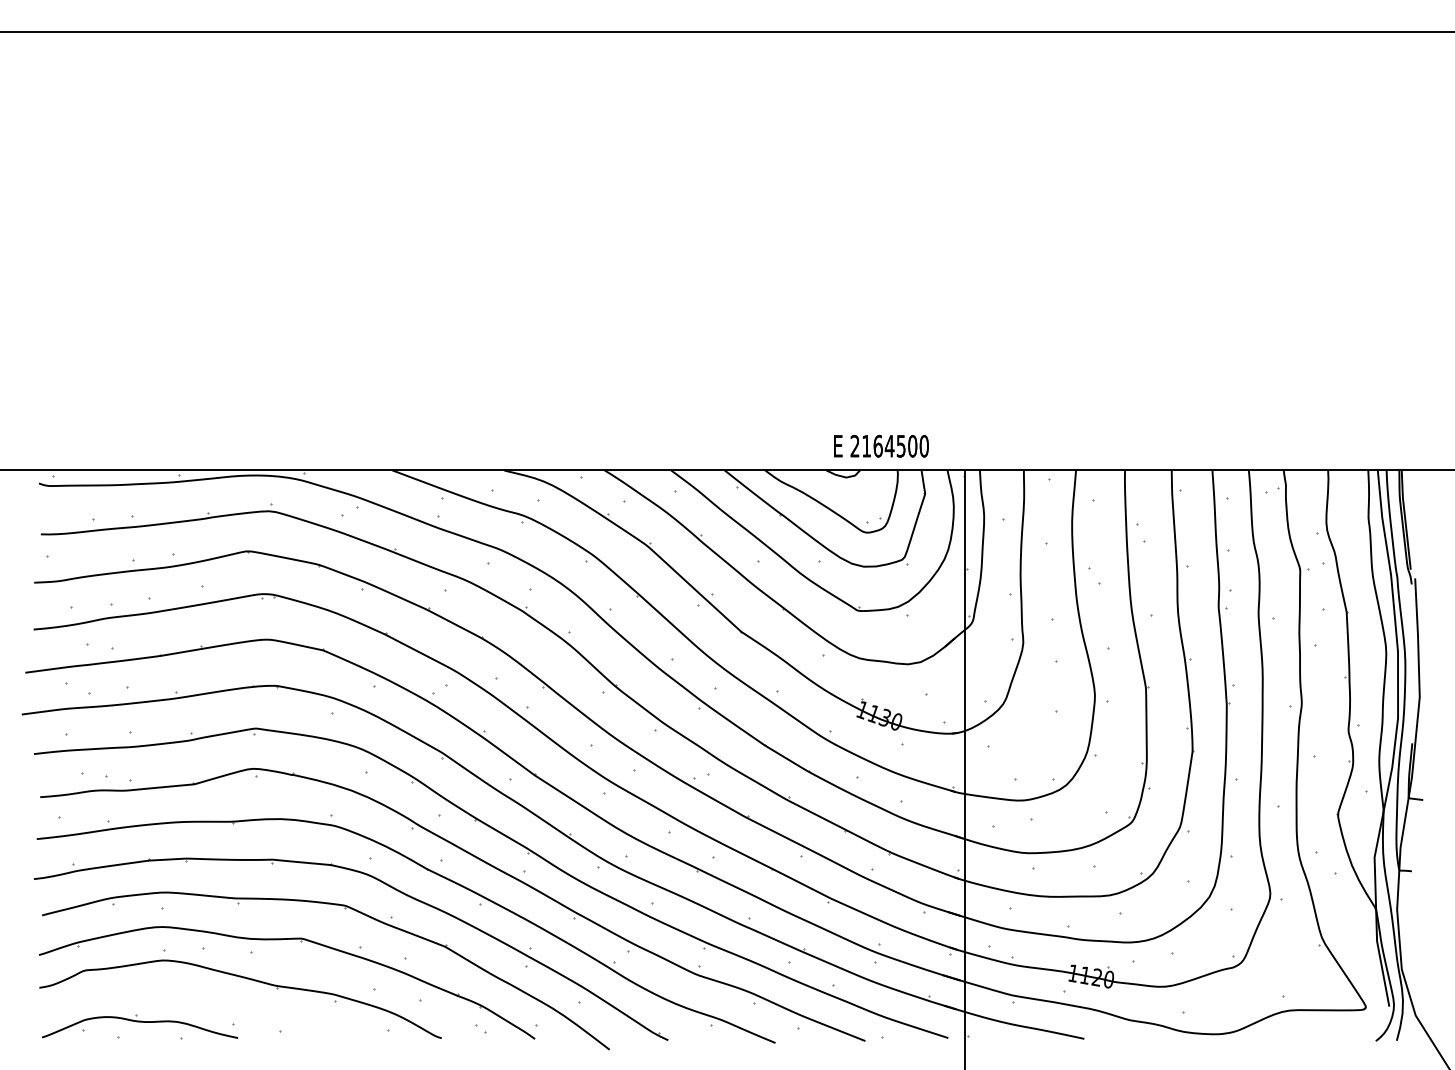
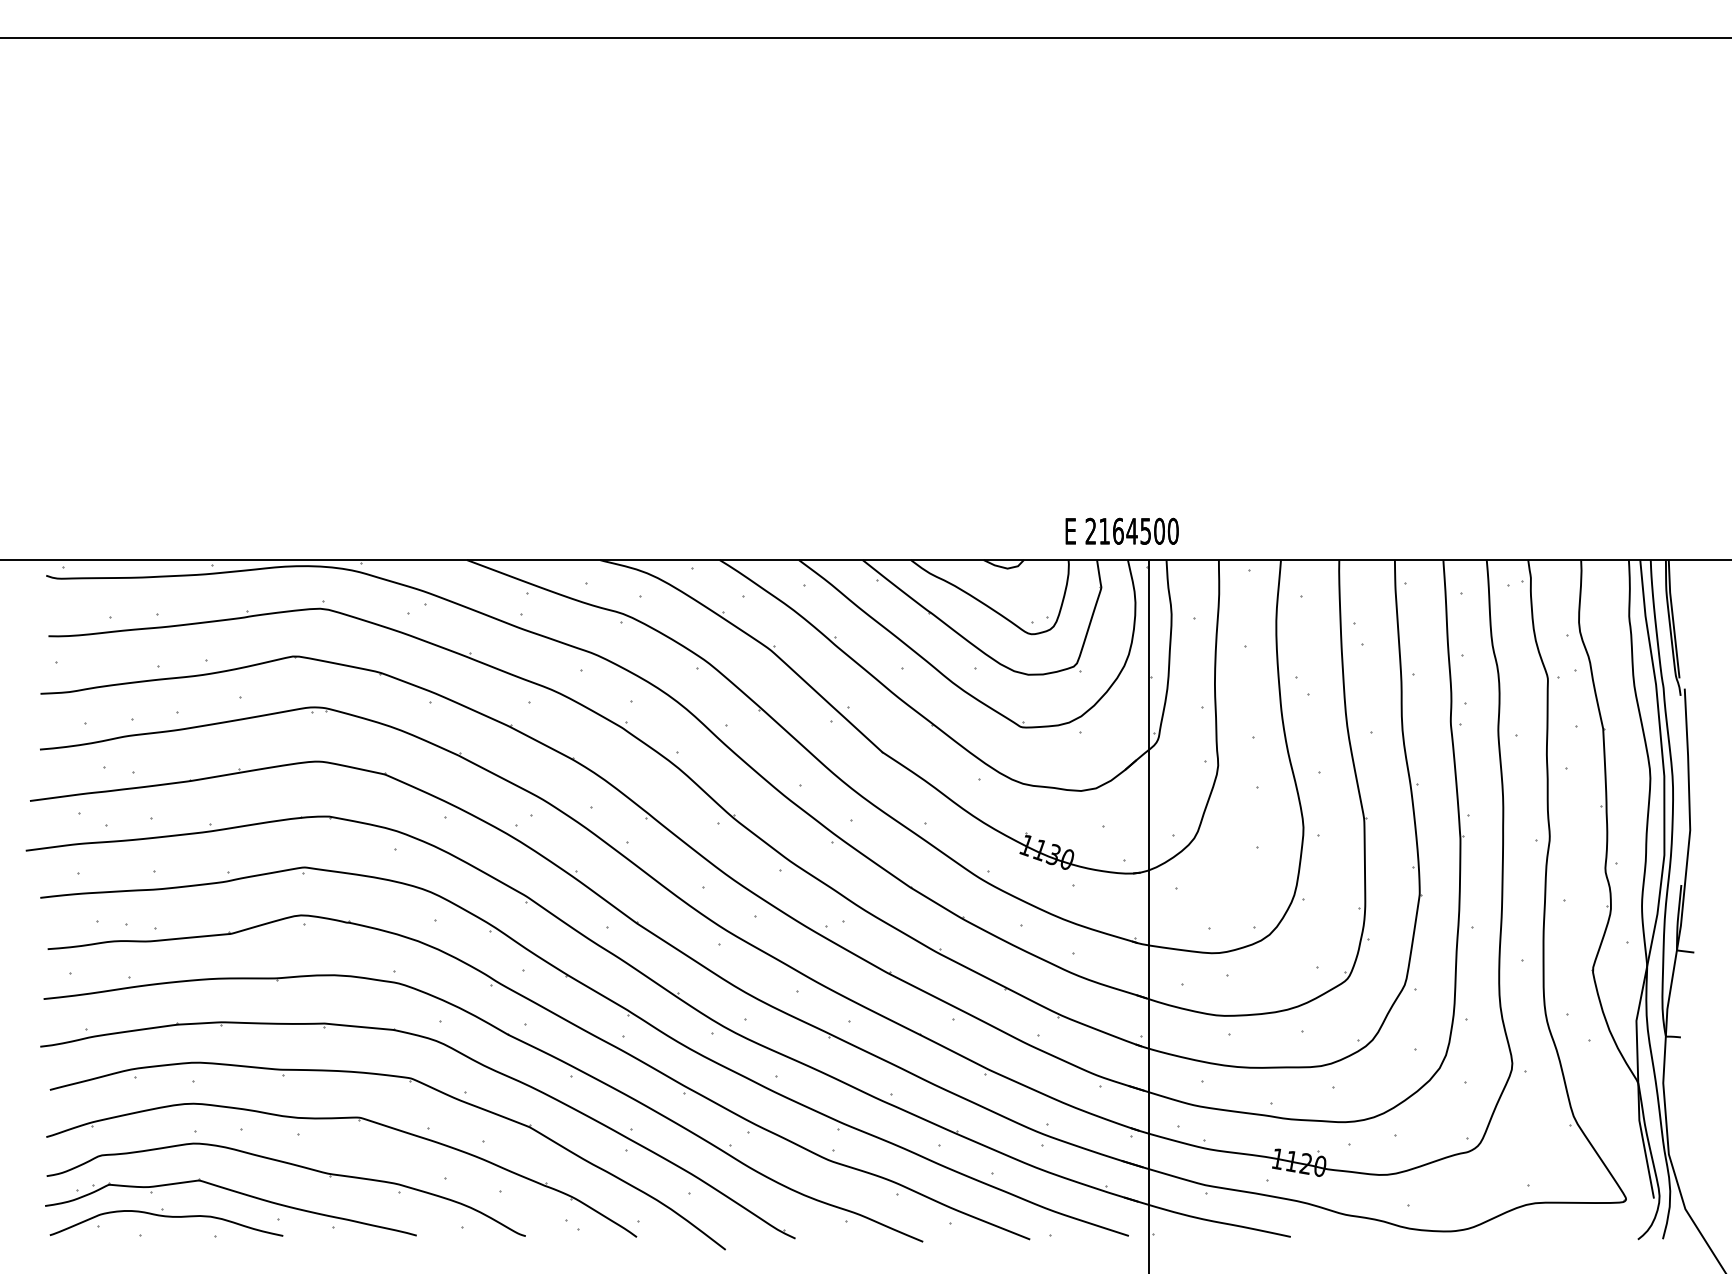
text: (880, 445) -> (1121, 530), moved
part: (197, 1001) -> (234, 1192), added

